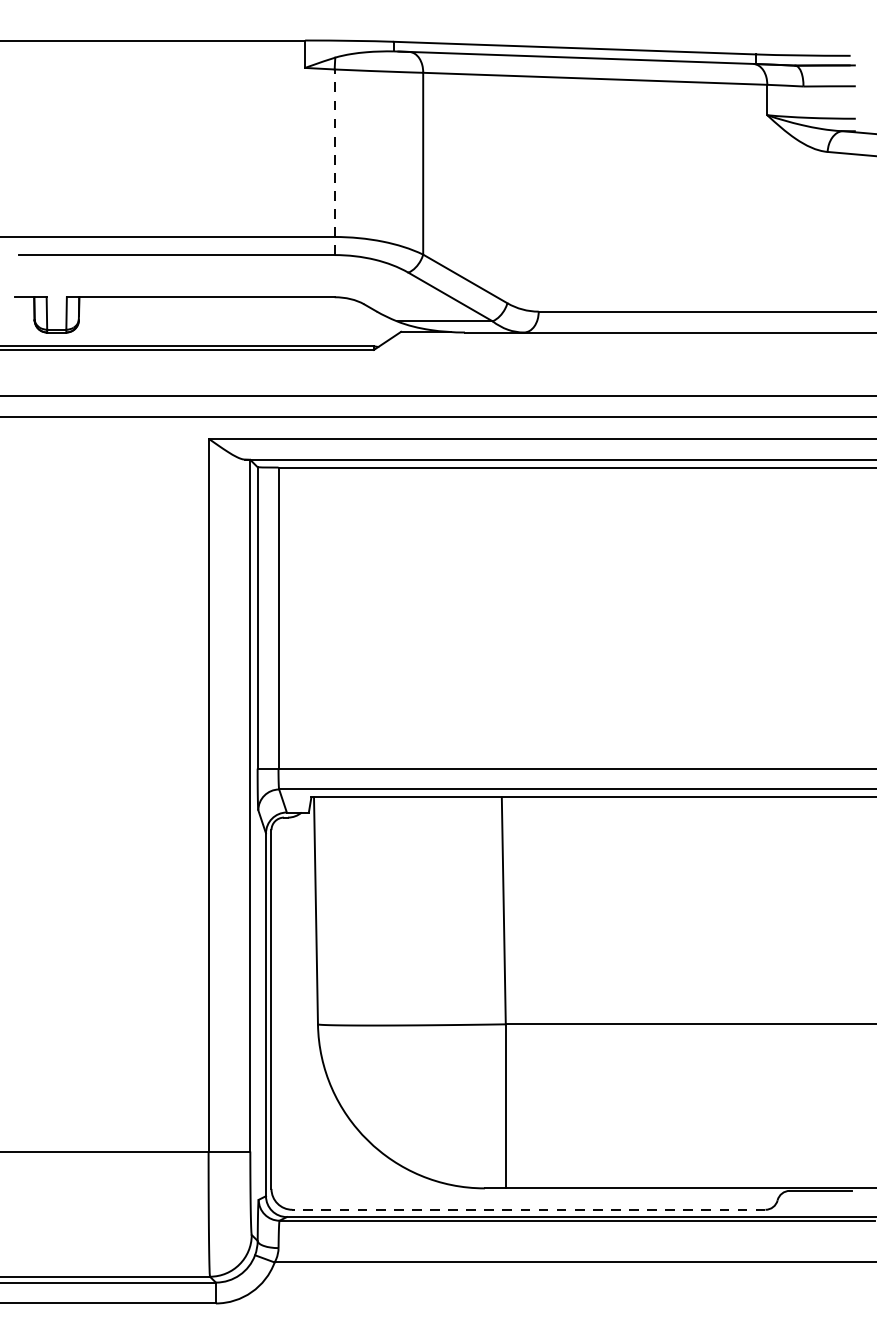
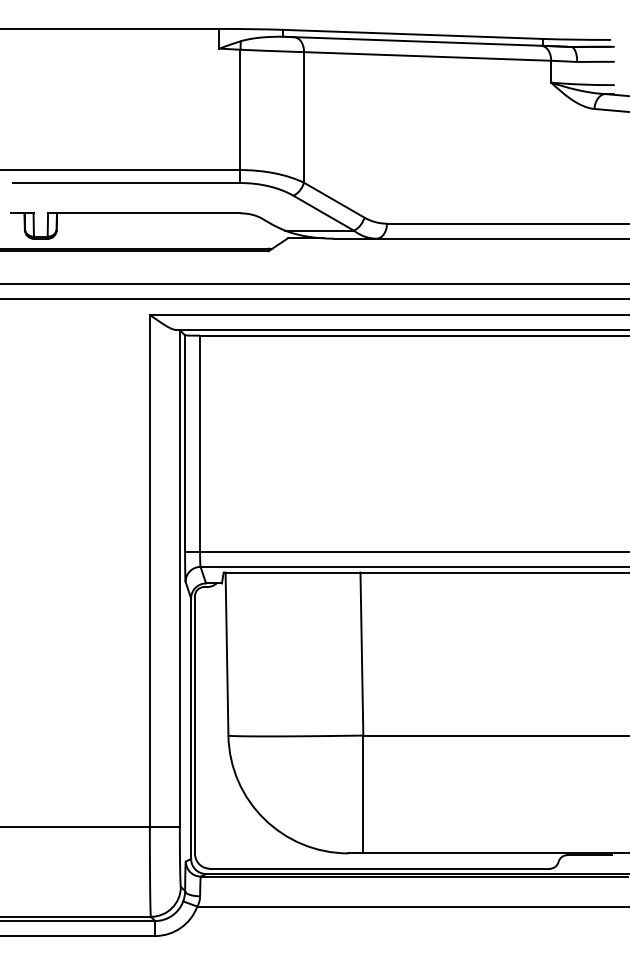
line: (334, 162) -> (240, 116), dashed -> solid
line: (528, 1209) -> (379, 868), dashed -> solid

